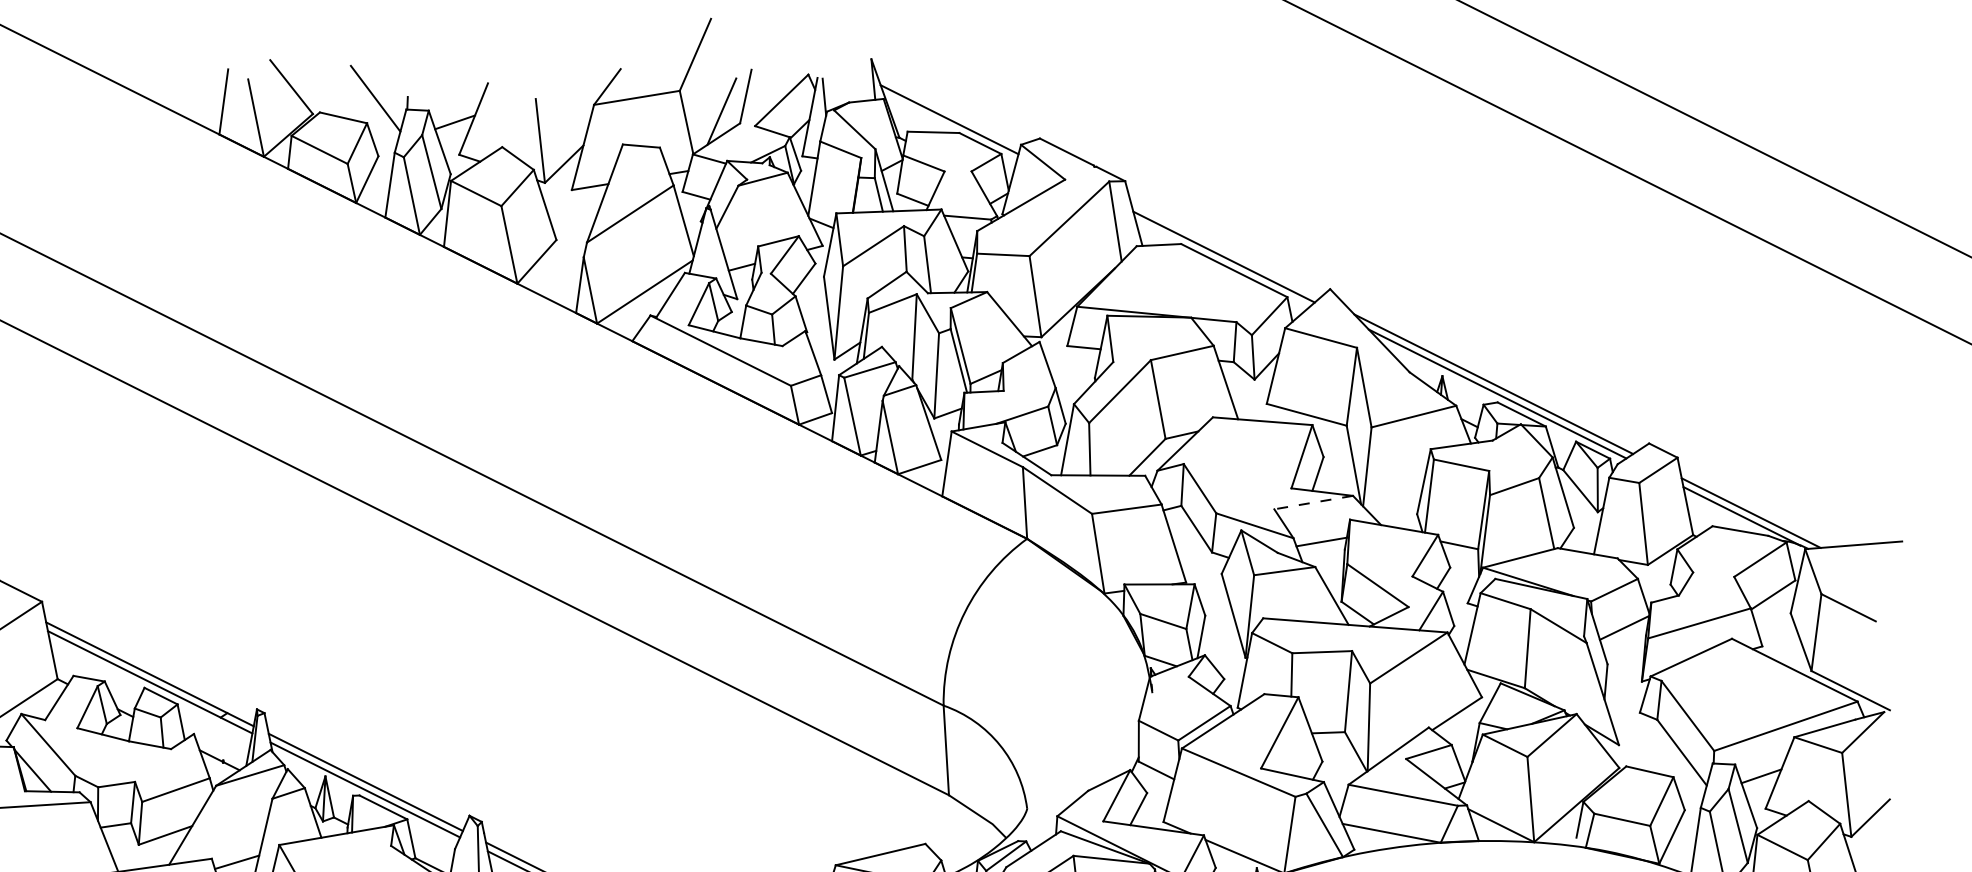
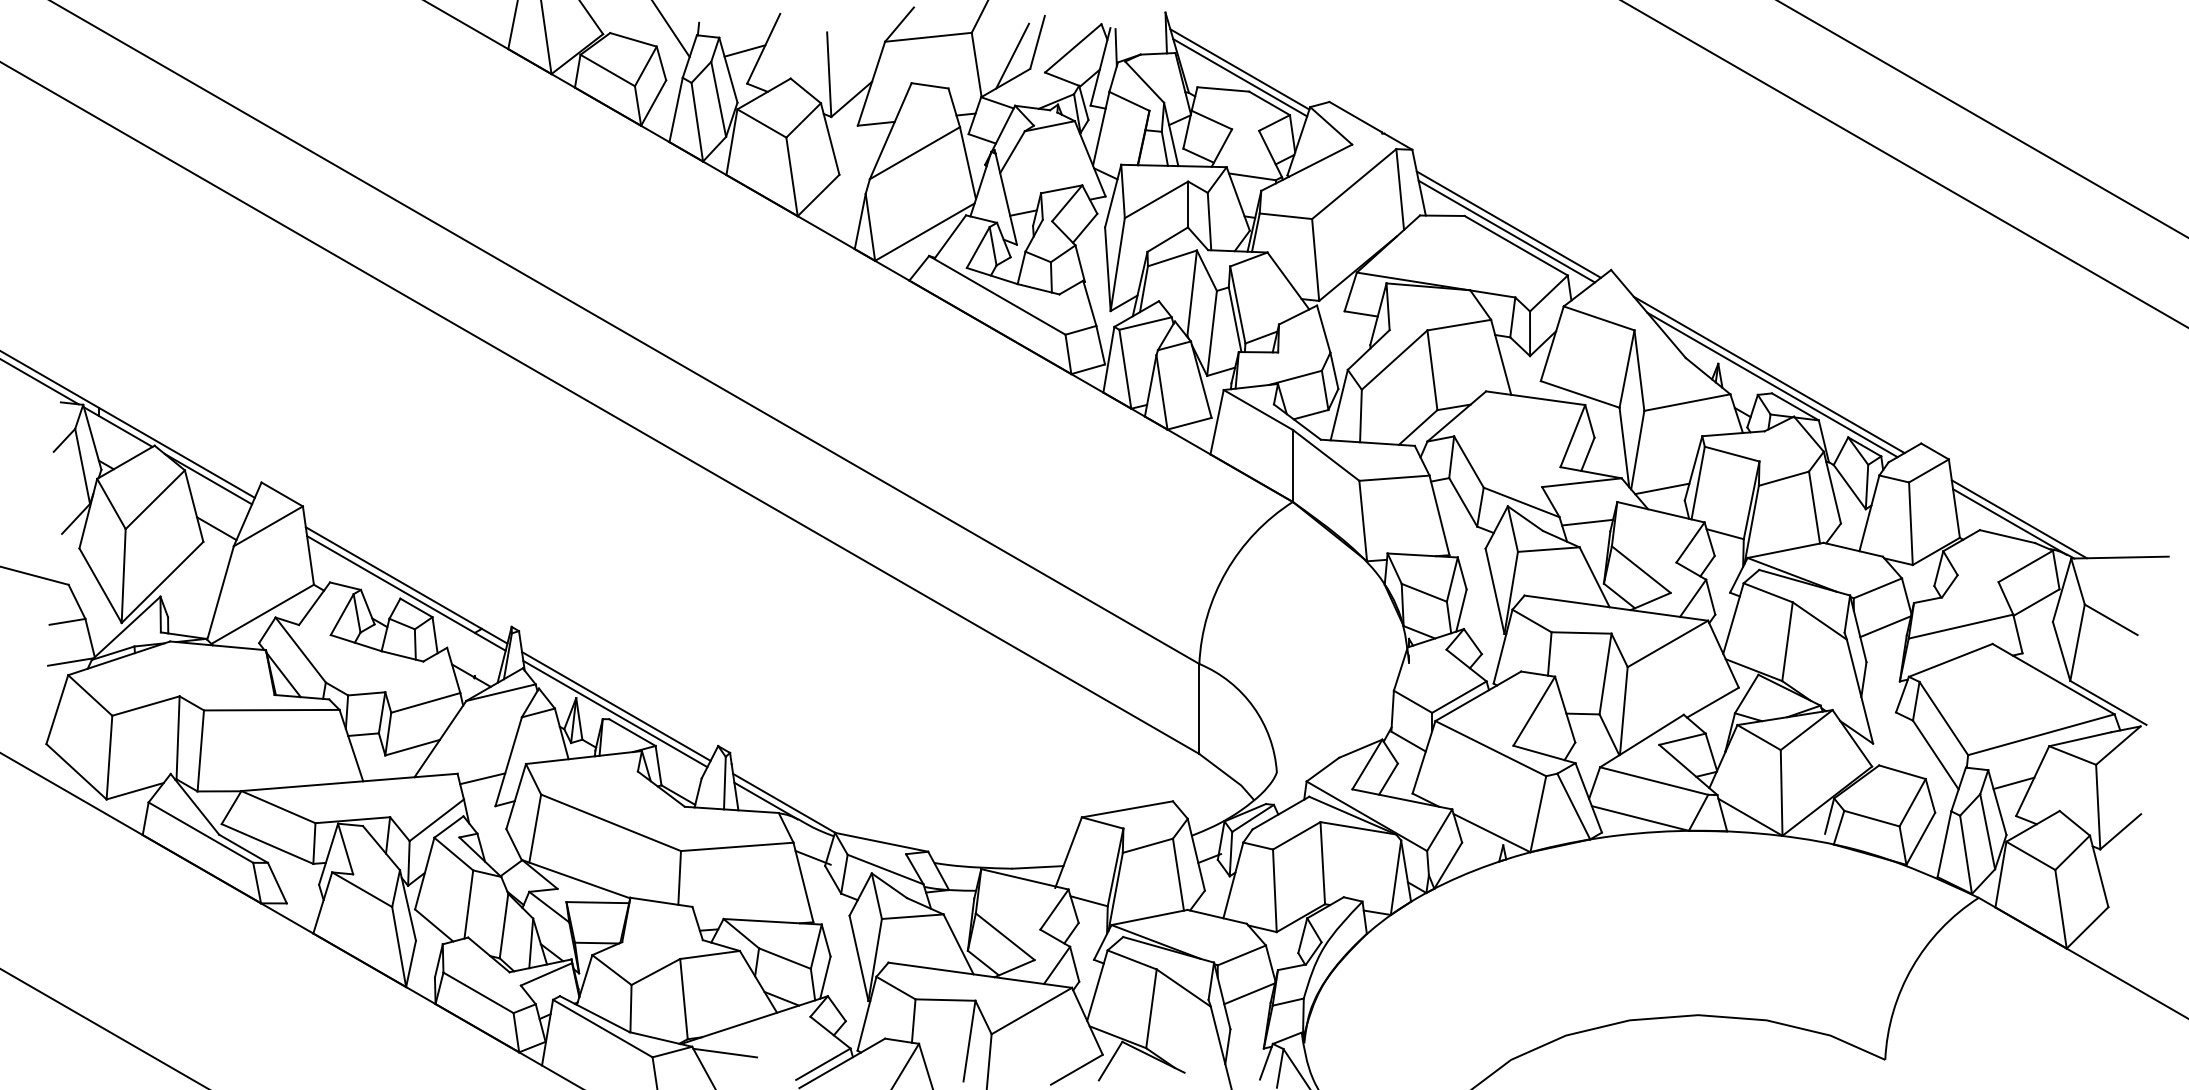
line: (948, 111) -> (1239, 69), added
line: (1225, 249) -> (1508, 224), added
line: (1313, 502) -> (1581, 482), dashed -> solid
line: (1394, 503) -> (1662, 488), added

